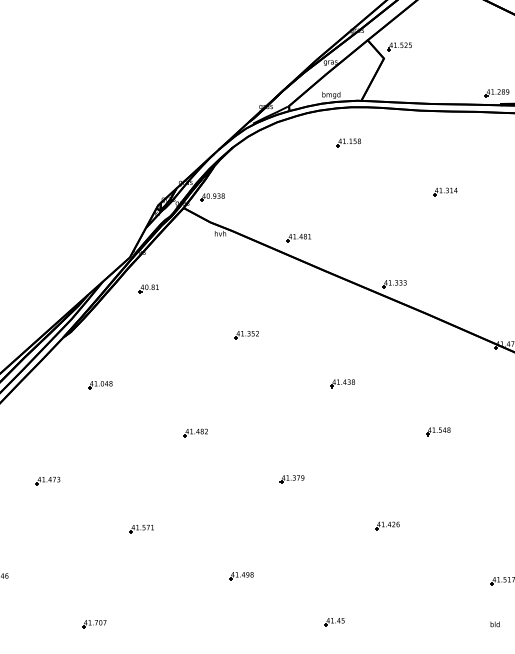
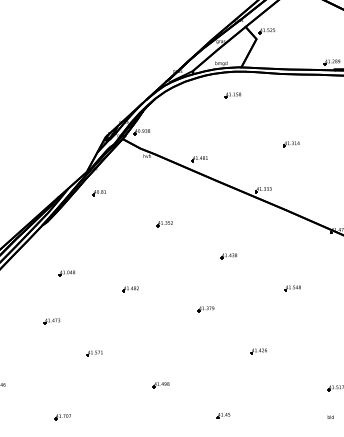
part: (445, 192) -> (291, 144), moved
part: (99, 385) -> (66, 273), moved
part: (291, 479) -> (205, 309), moved
part: (47, 481) -> (51, 321), moved

